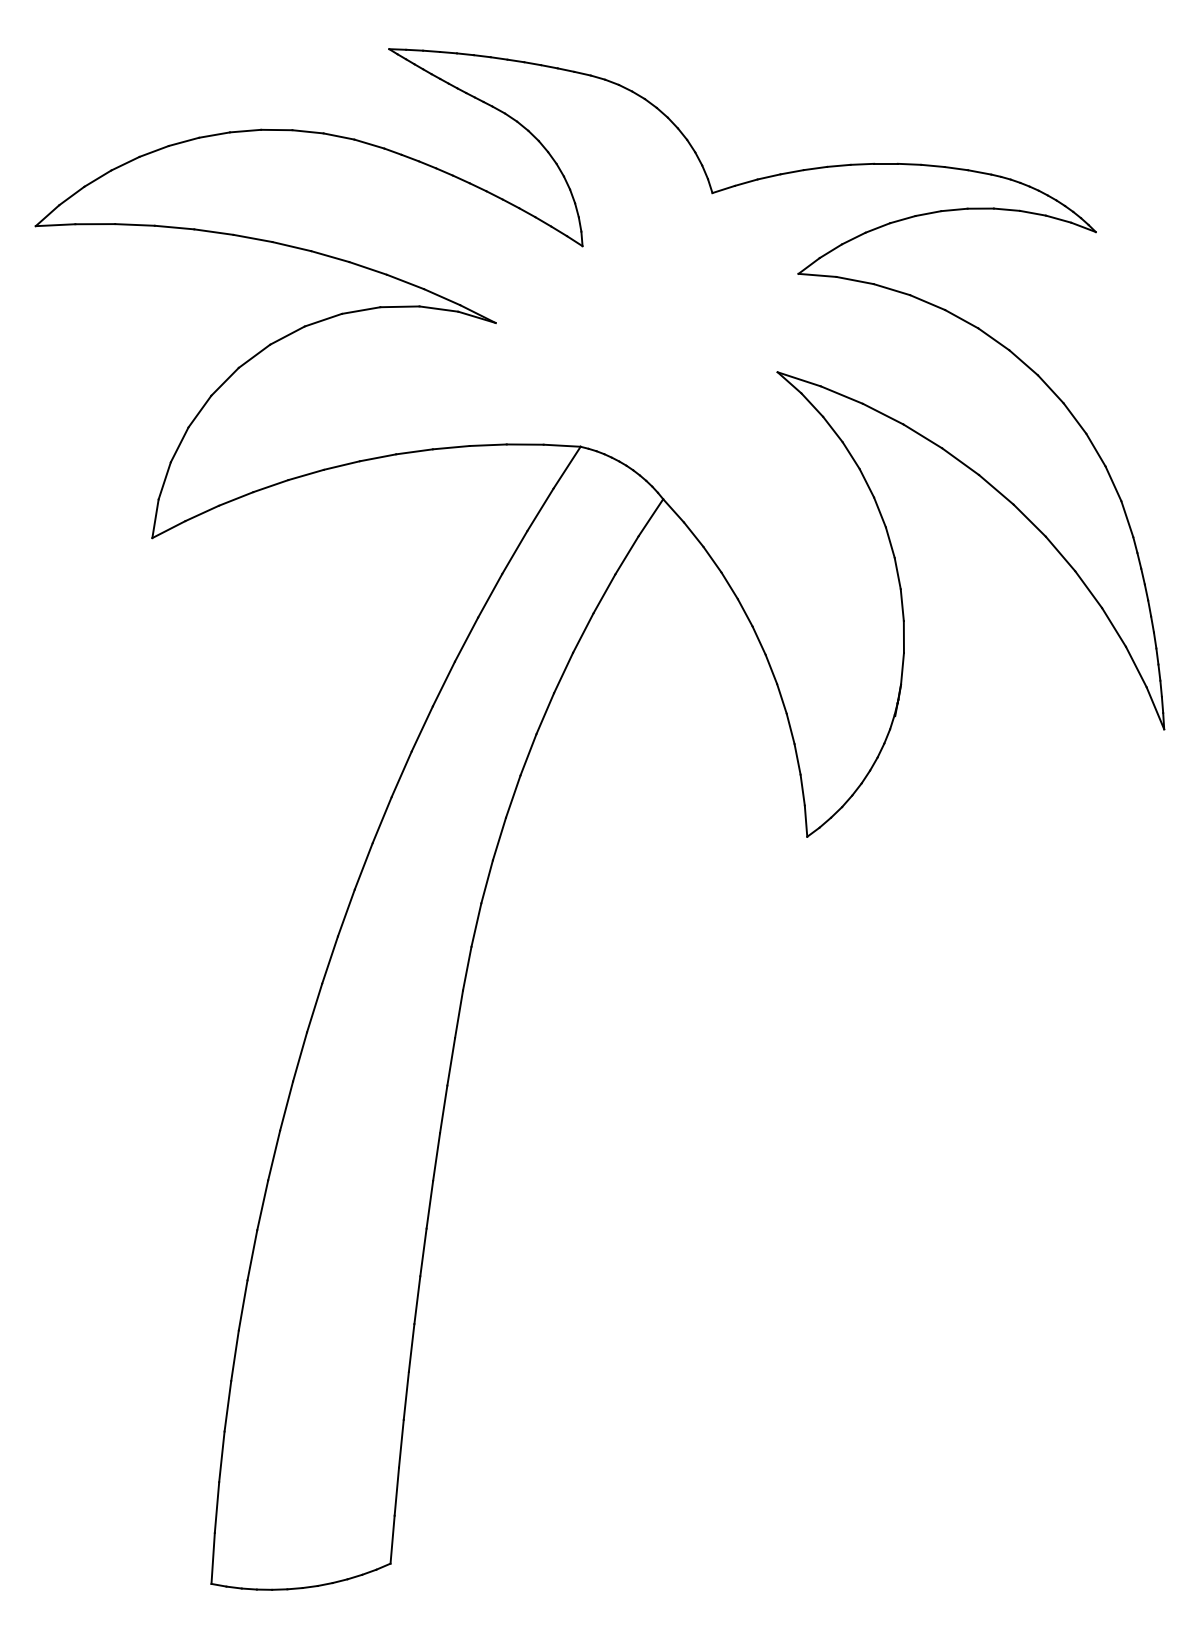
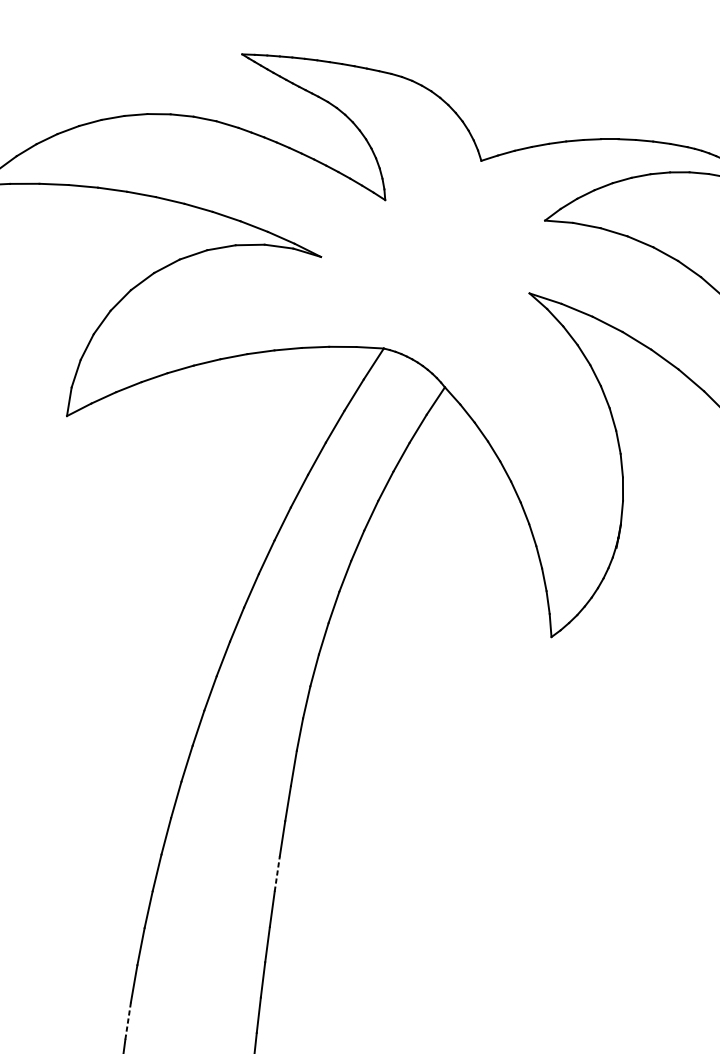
line: (436, 1156) -> (277, 873), solid -> dashed
line: (235, 1355) -> (128, 1020), solid -> dashed

